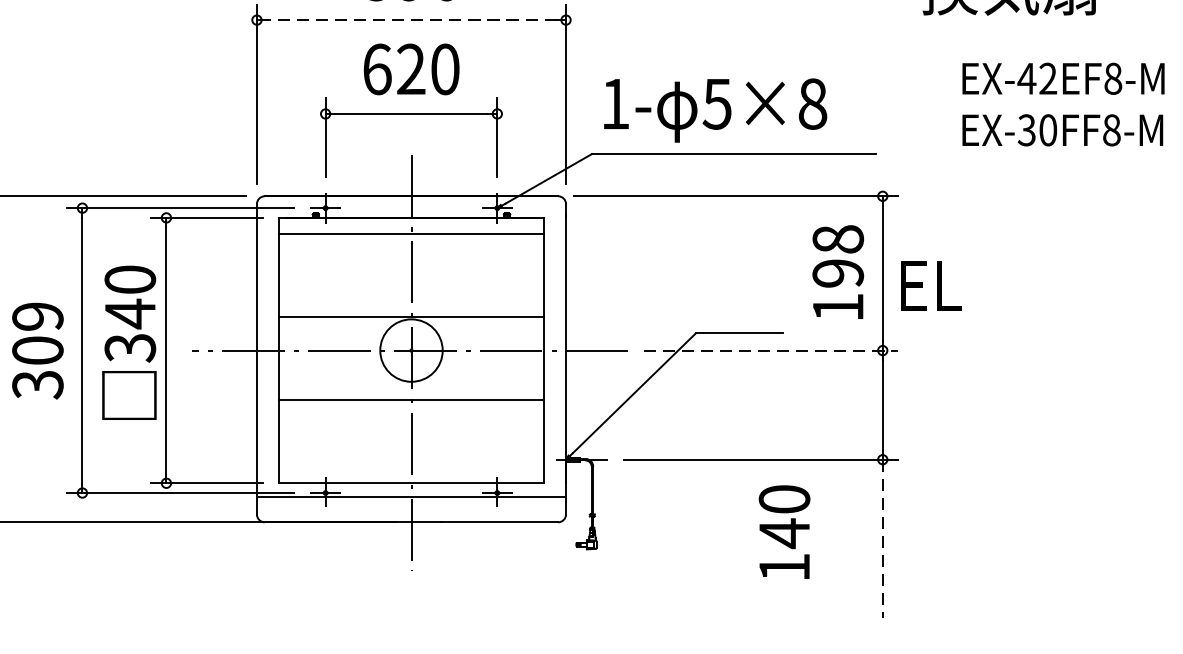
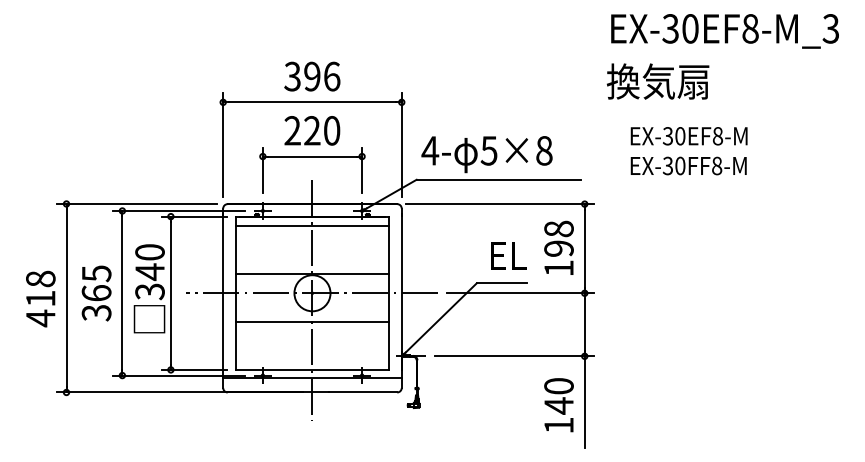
line: (411, 20) -> (312, 102), dashed -> solid
text: (376, 68) -> (292, 130), 620 -> 220
text: (1036, 79) -> (673, 136), EX-42EF8-M -> EX-30EF8-M
text: (615, 103) -> (430, 150), 1- -> 4-
text: (930, 285) -> (508, 255), moved
text: (37, 333) -> (96, 283), 309 -> 365
line: (771, 350) -> (520, 293), dashed -> solid
text: (783, 532) -> (558, 405), moved
line: (882, 539) -> (584, 402), dashed -> solid

